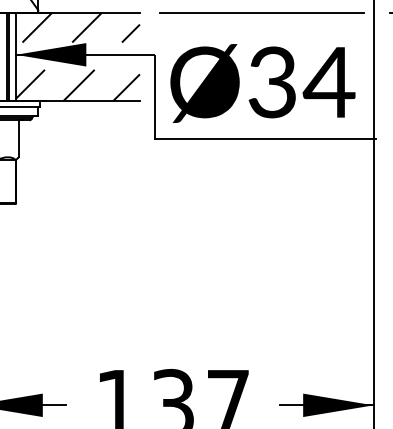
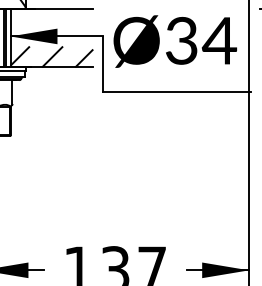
line: (261, 12) -> (174, 8), removed
hatch: (80, 27) -> (53, 18), removed
text: (261, 83) -> (174, 41), moved

